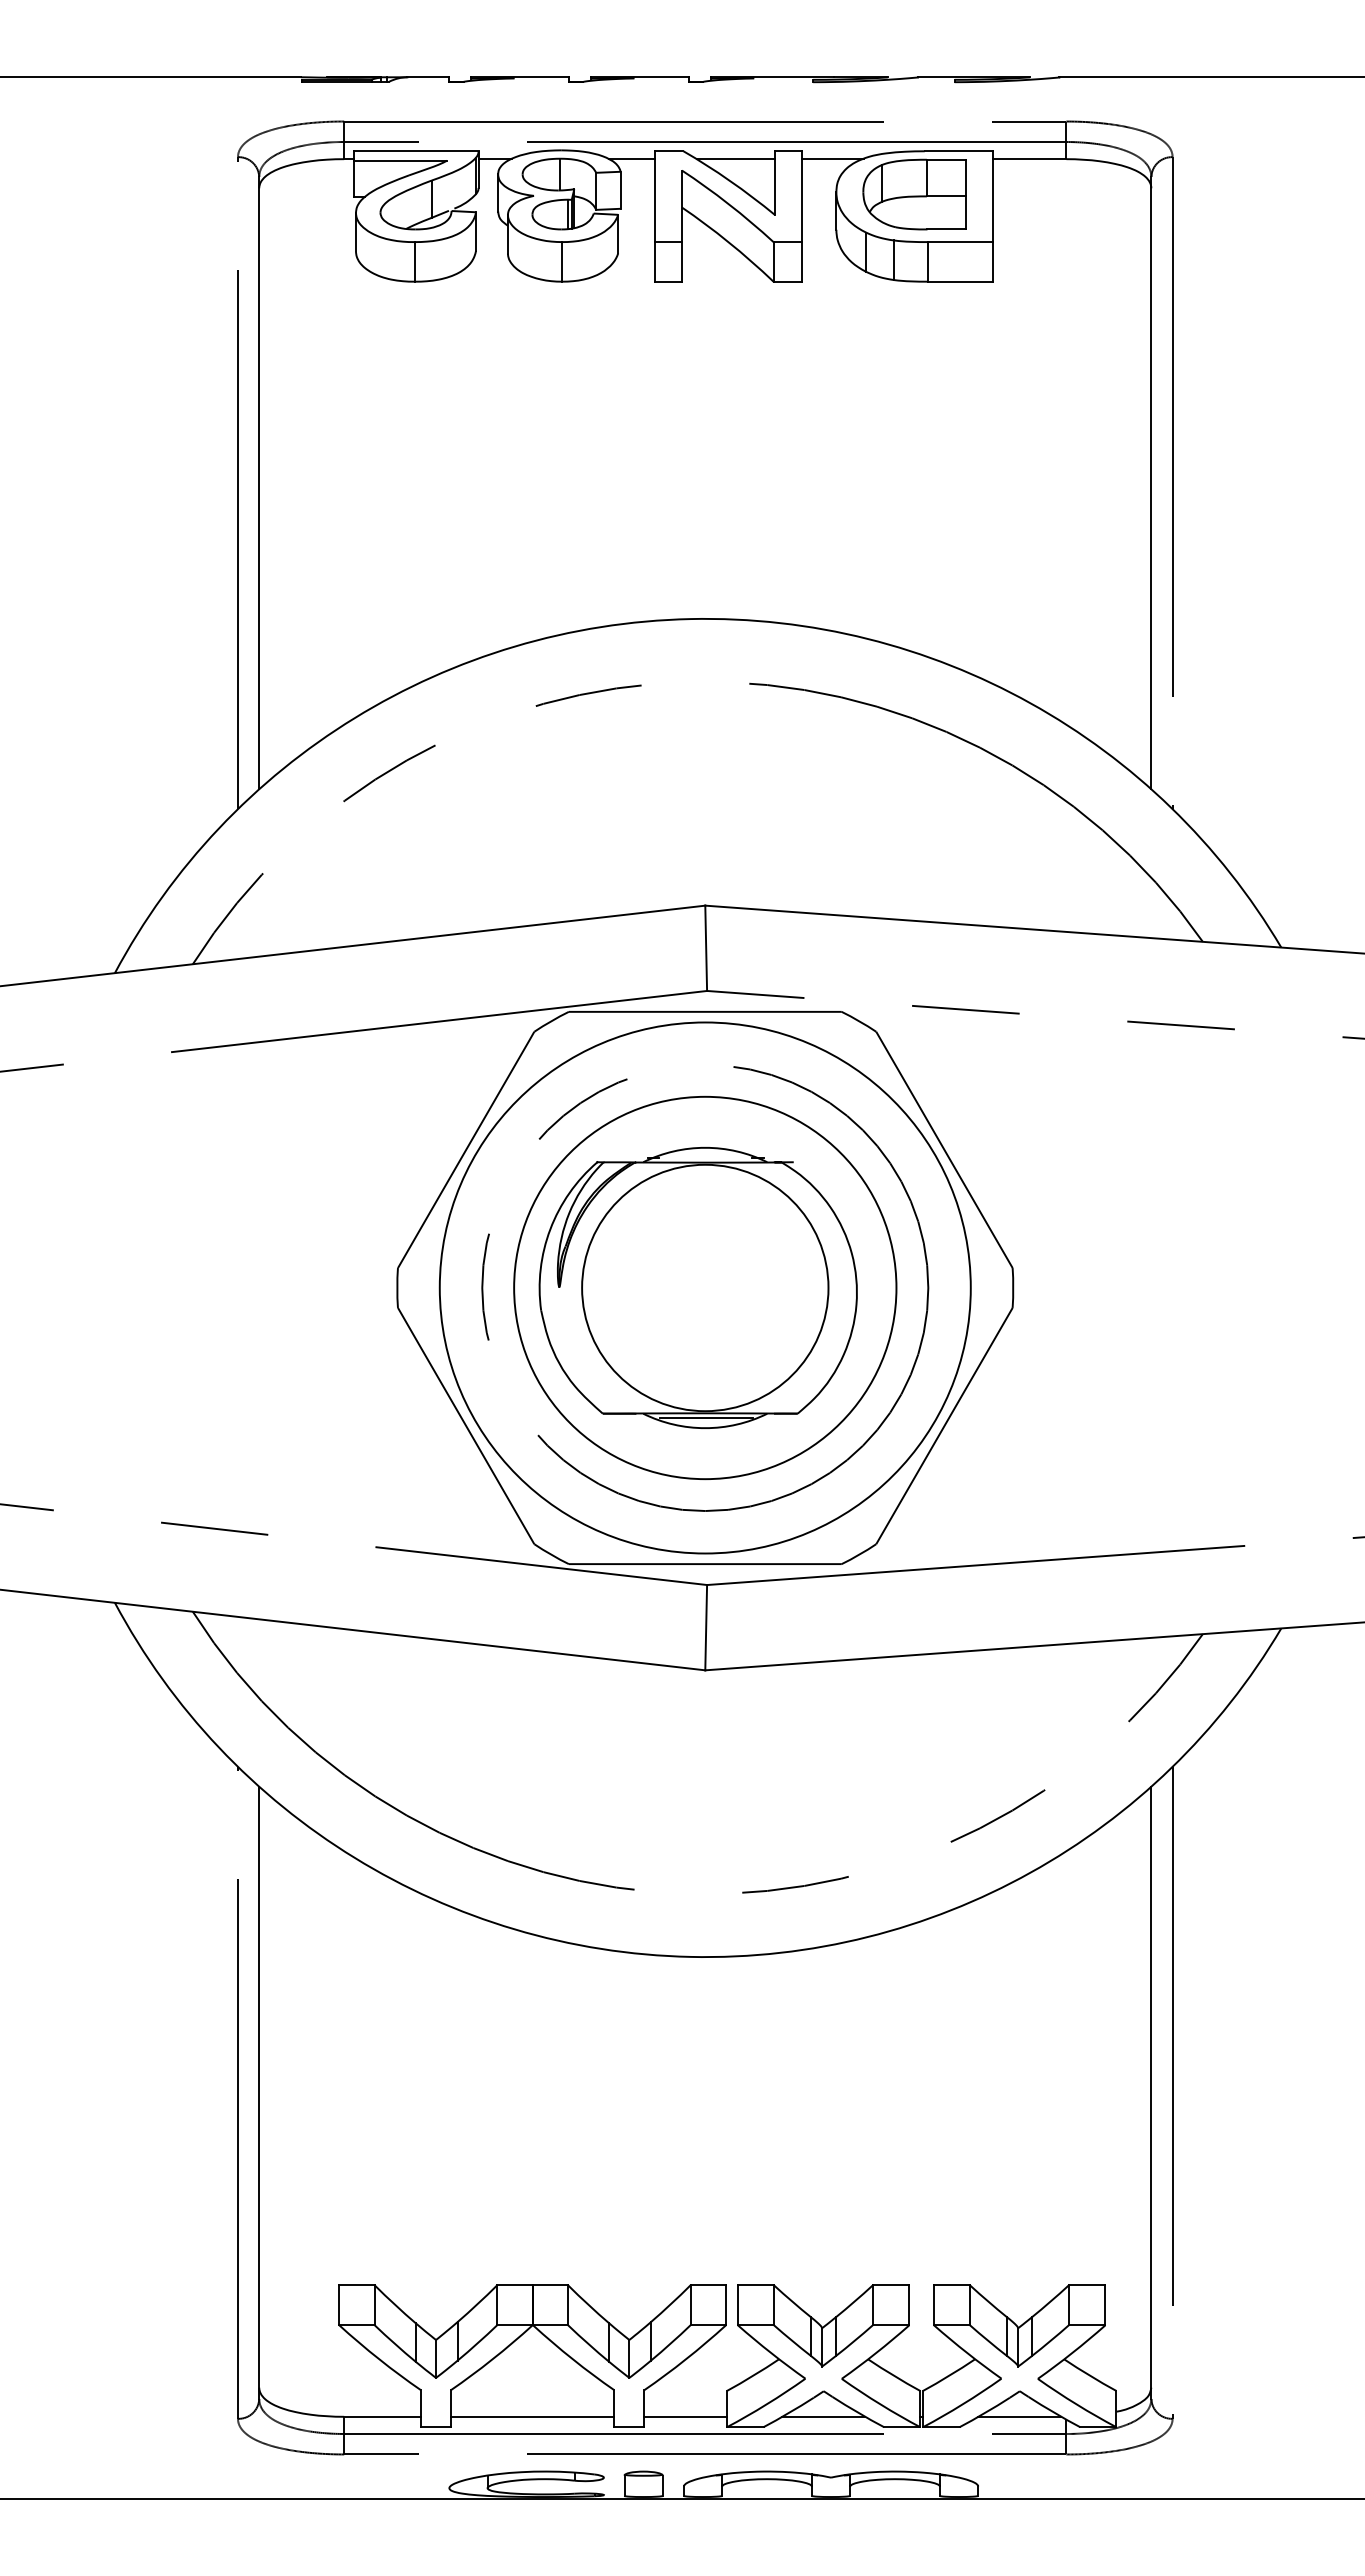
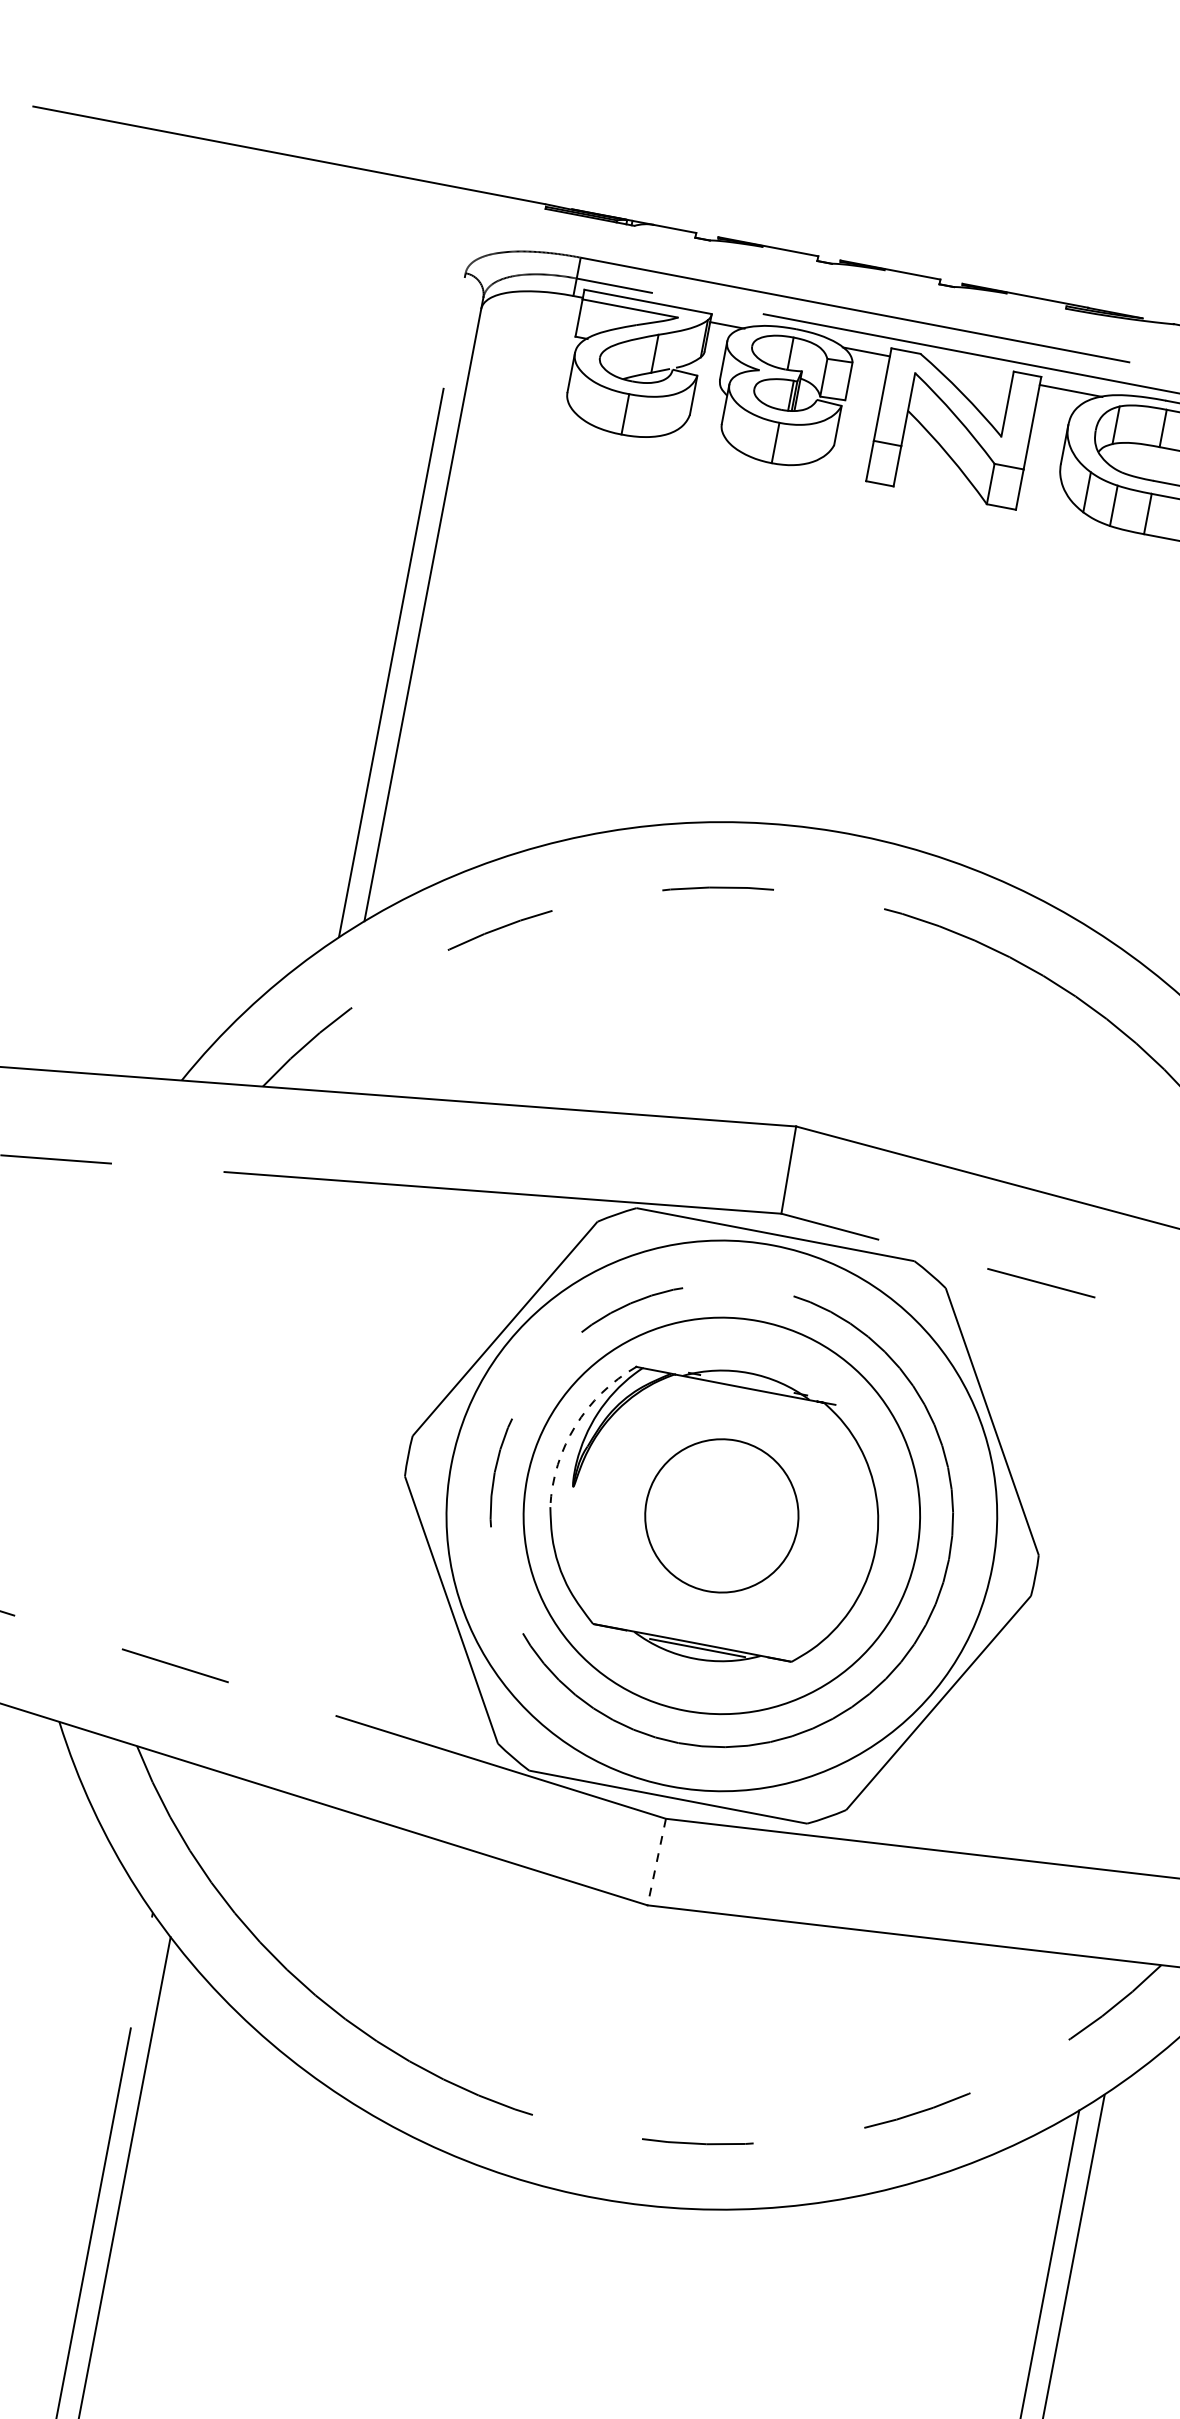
line: (735, 159) -> (971, 372), removed
arc: (550, 1229) -> (575, 1426), solid -> dashed
circle: (705, 1287) -> (722, 1515), size x0.6
line: (706, 1627) -> (657, 1861), solid -> dashed

